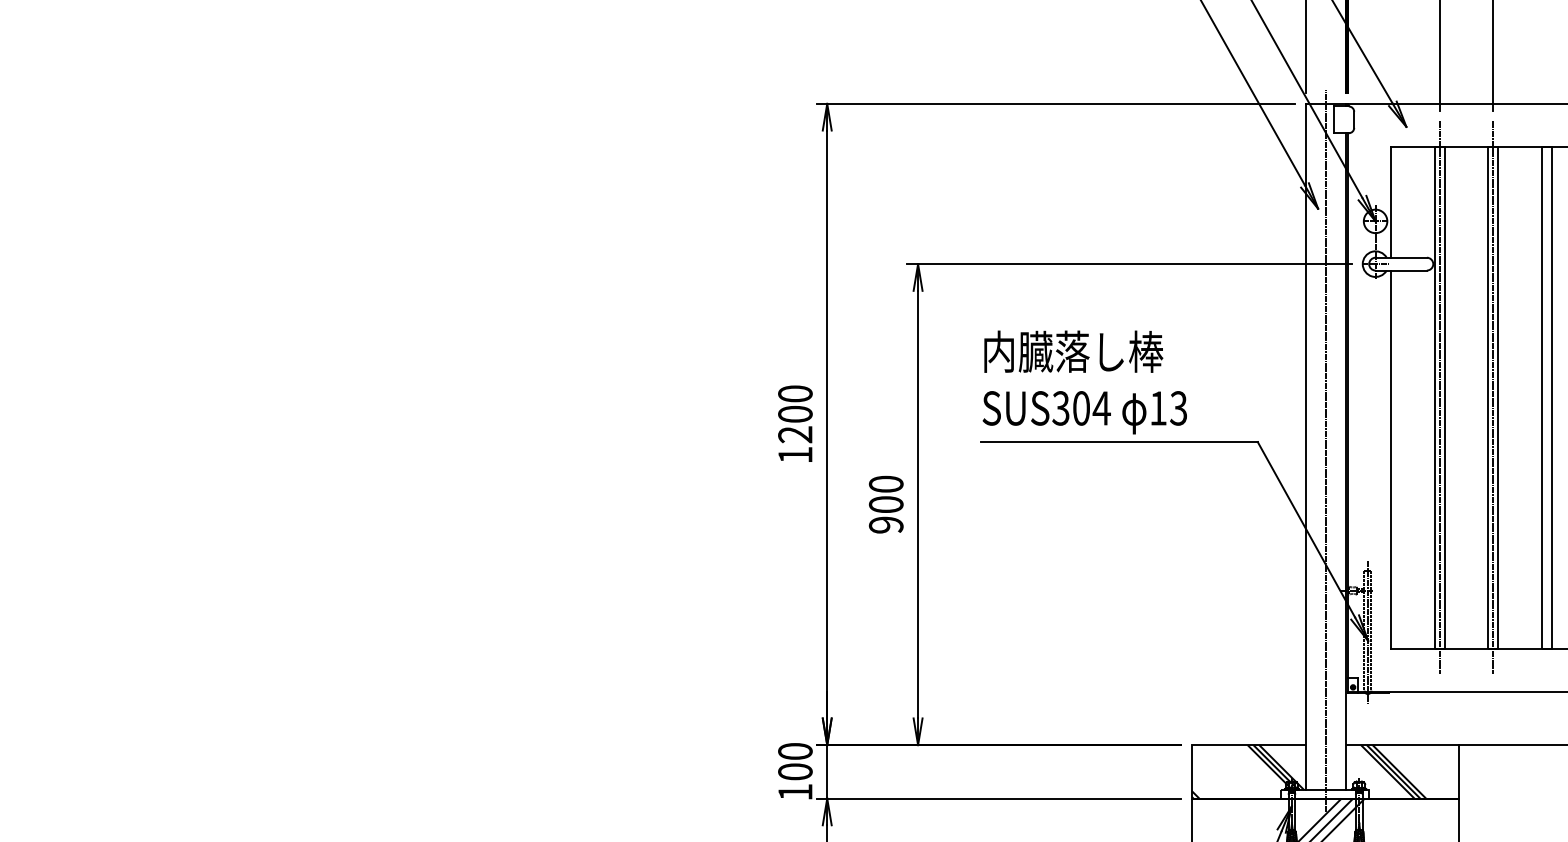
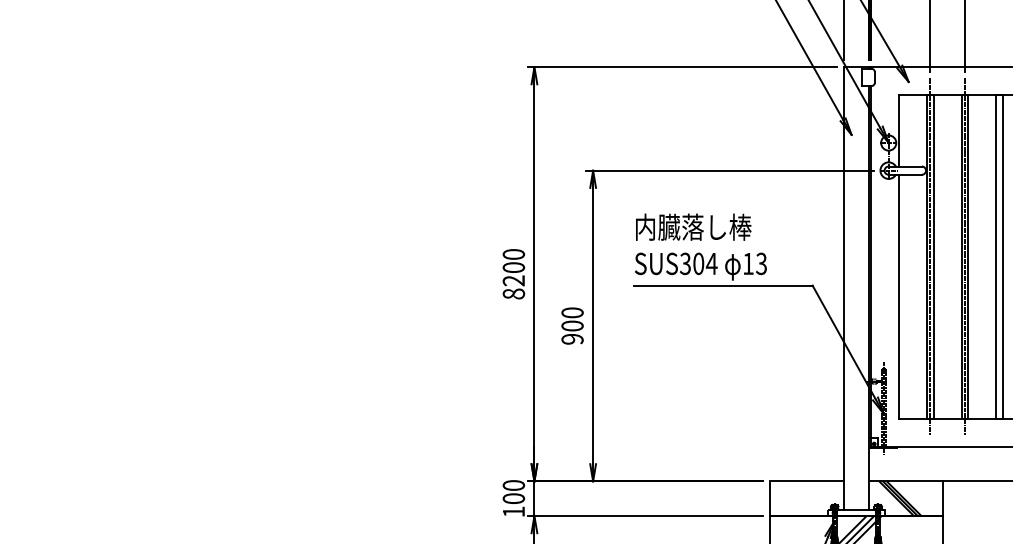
line: (1325, 451) -> (856, 291), removed
text: (794, 454) -> (513, 293), 1200 -> 8200
hatch: (1248, 771) -> (806, 498), removed

